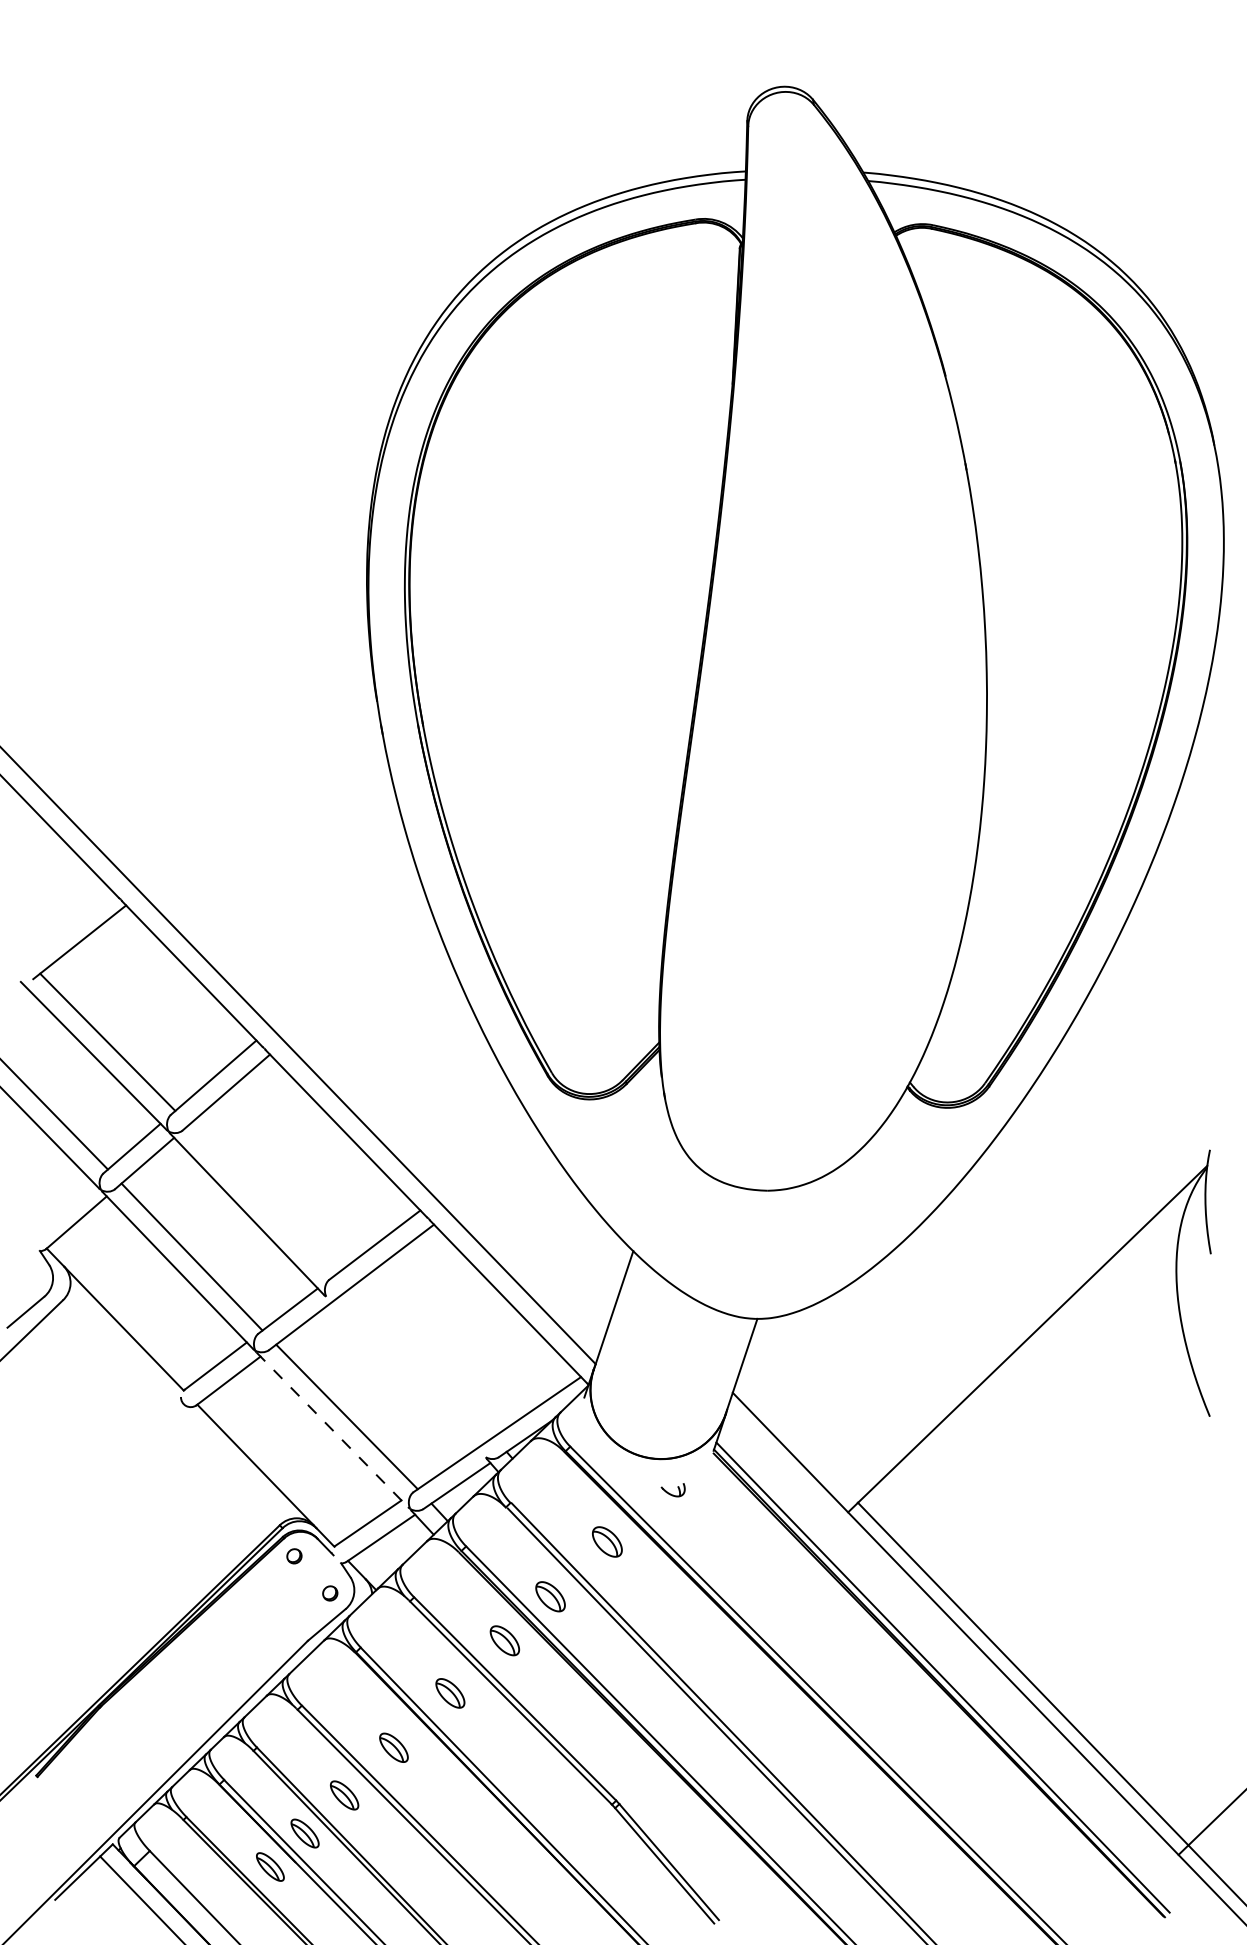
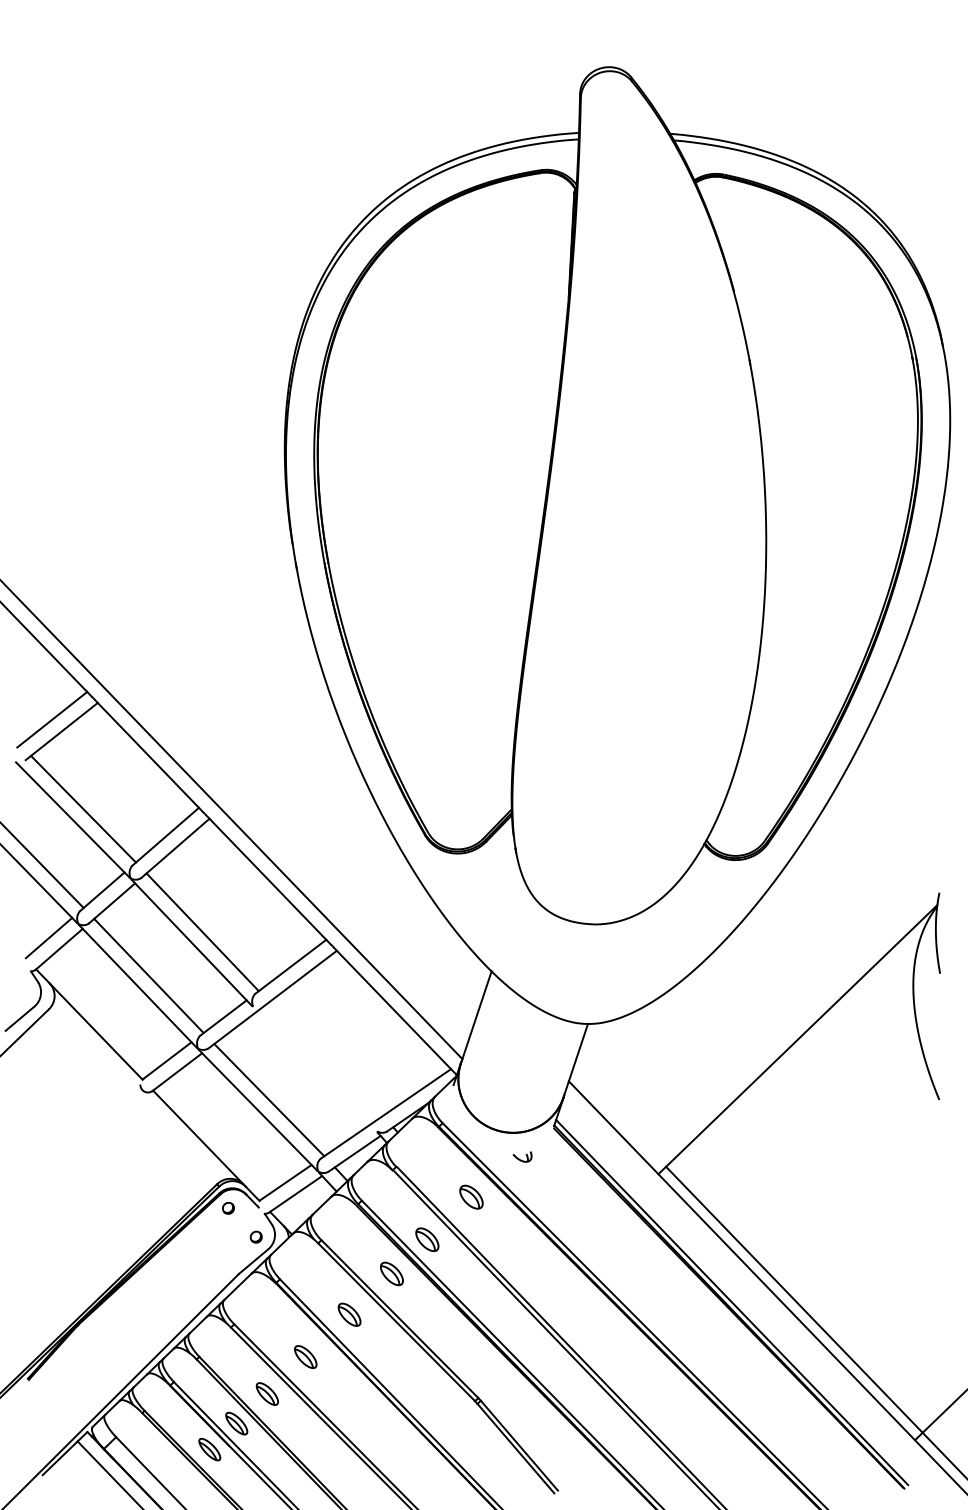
line: (67, 926) -> (52, 719), added
line: (260, 1201) -> (202, 932), added
line: (62, 1207) -> (48, 937), added
line: (331, 1430) -> (257, 1110), dashed -> solid

